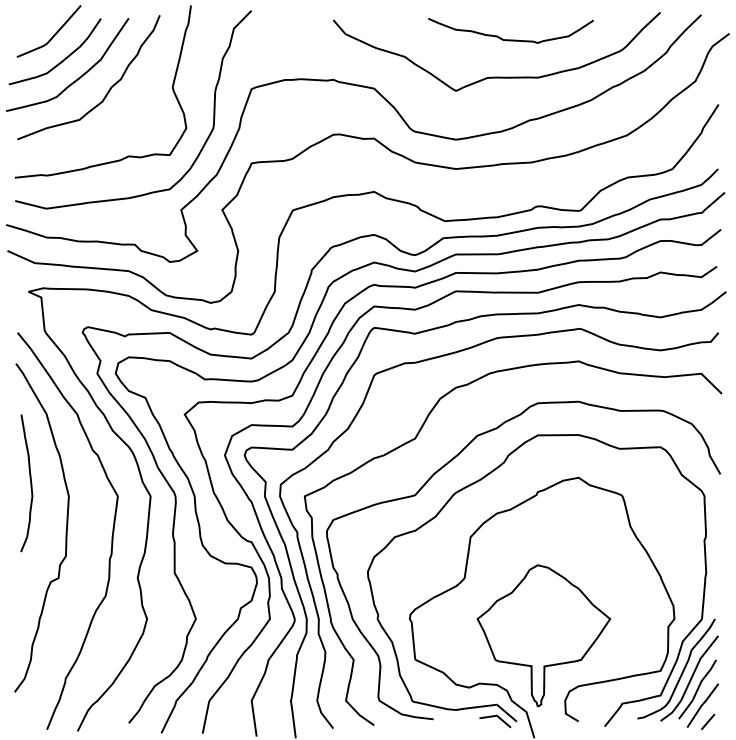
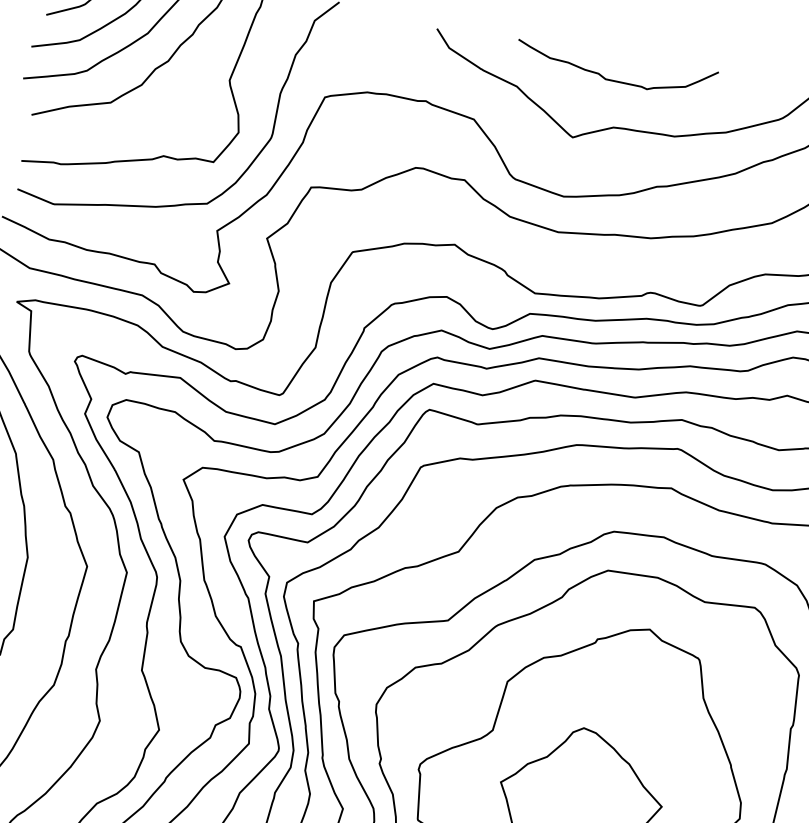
curve: (510, 39) -> (614, 79), moved

